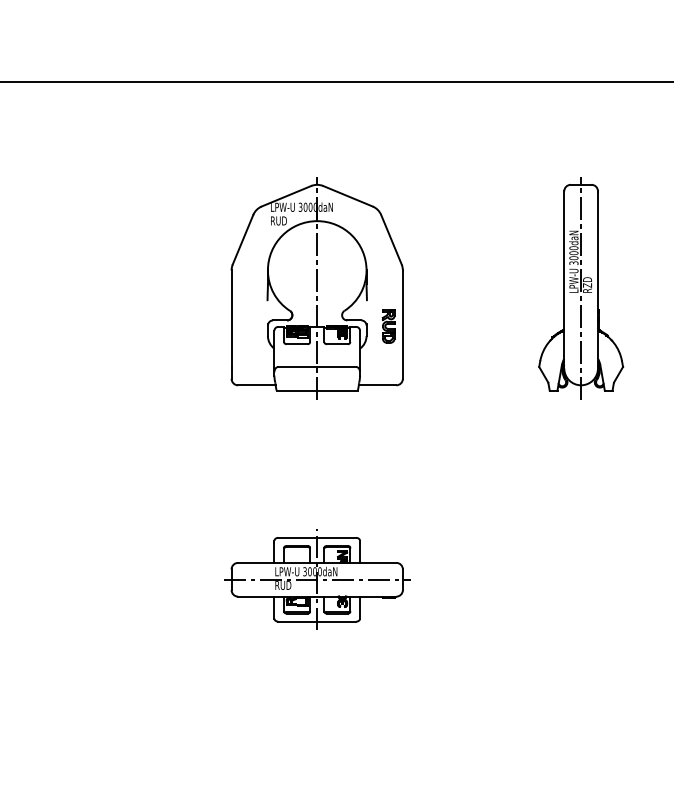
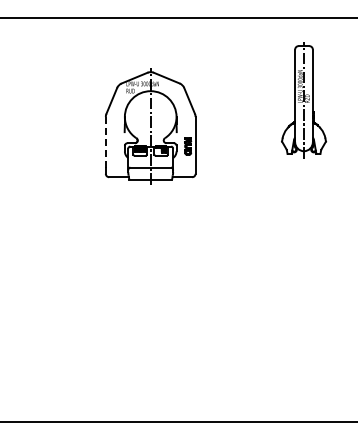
part: (580, 288) -> (303, 100), moved
line: (230, 319) -> (105, 142), solid -> dashed
part: (316, 580) -> (150, 279), removed

